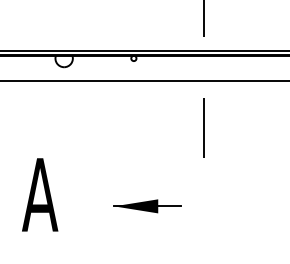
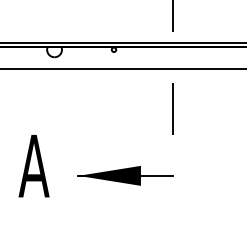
part: (147, 205) -> (125, 175), size x1.67

